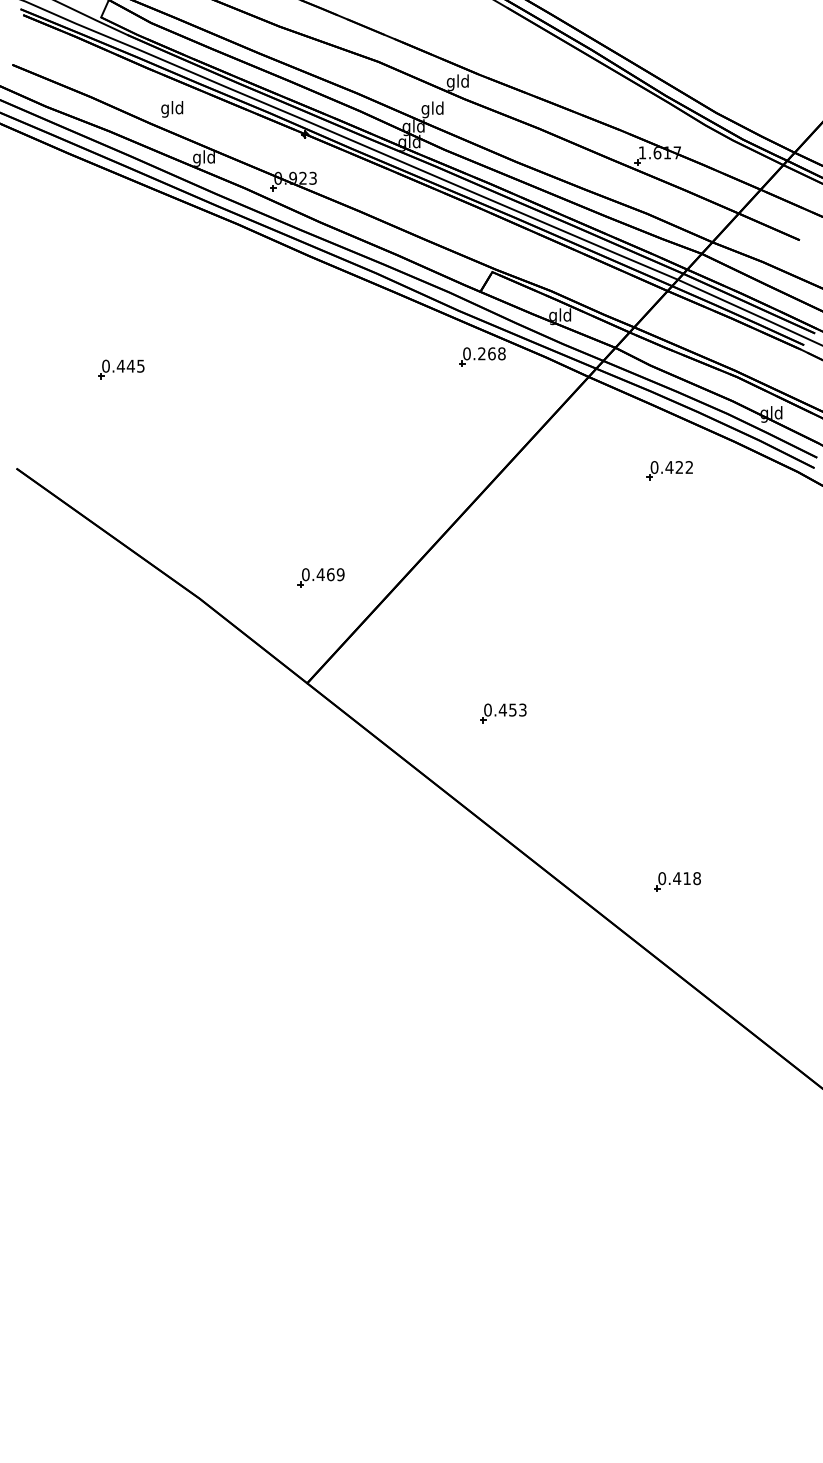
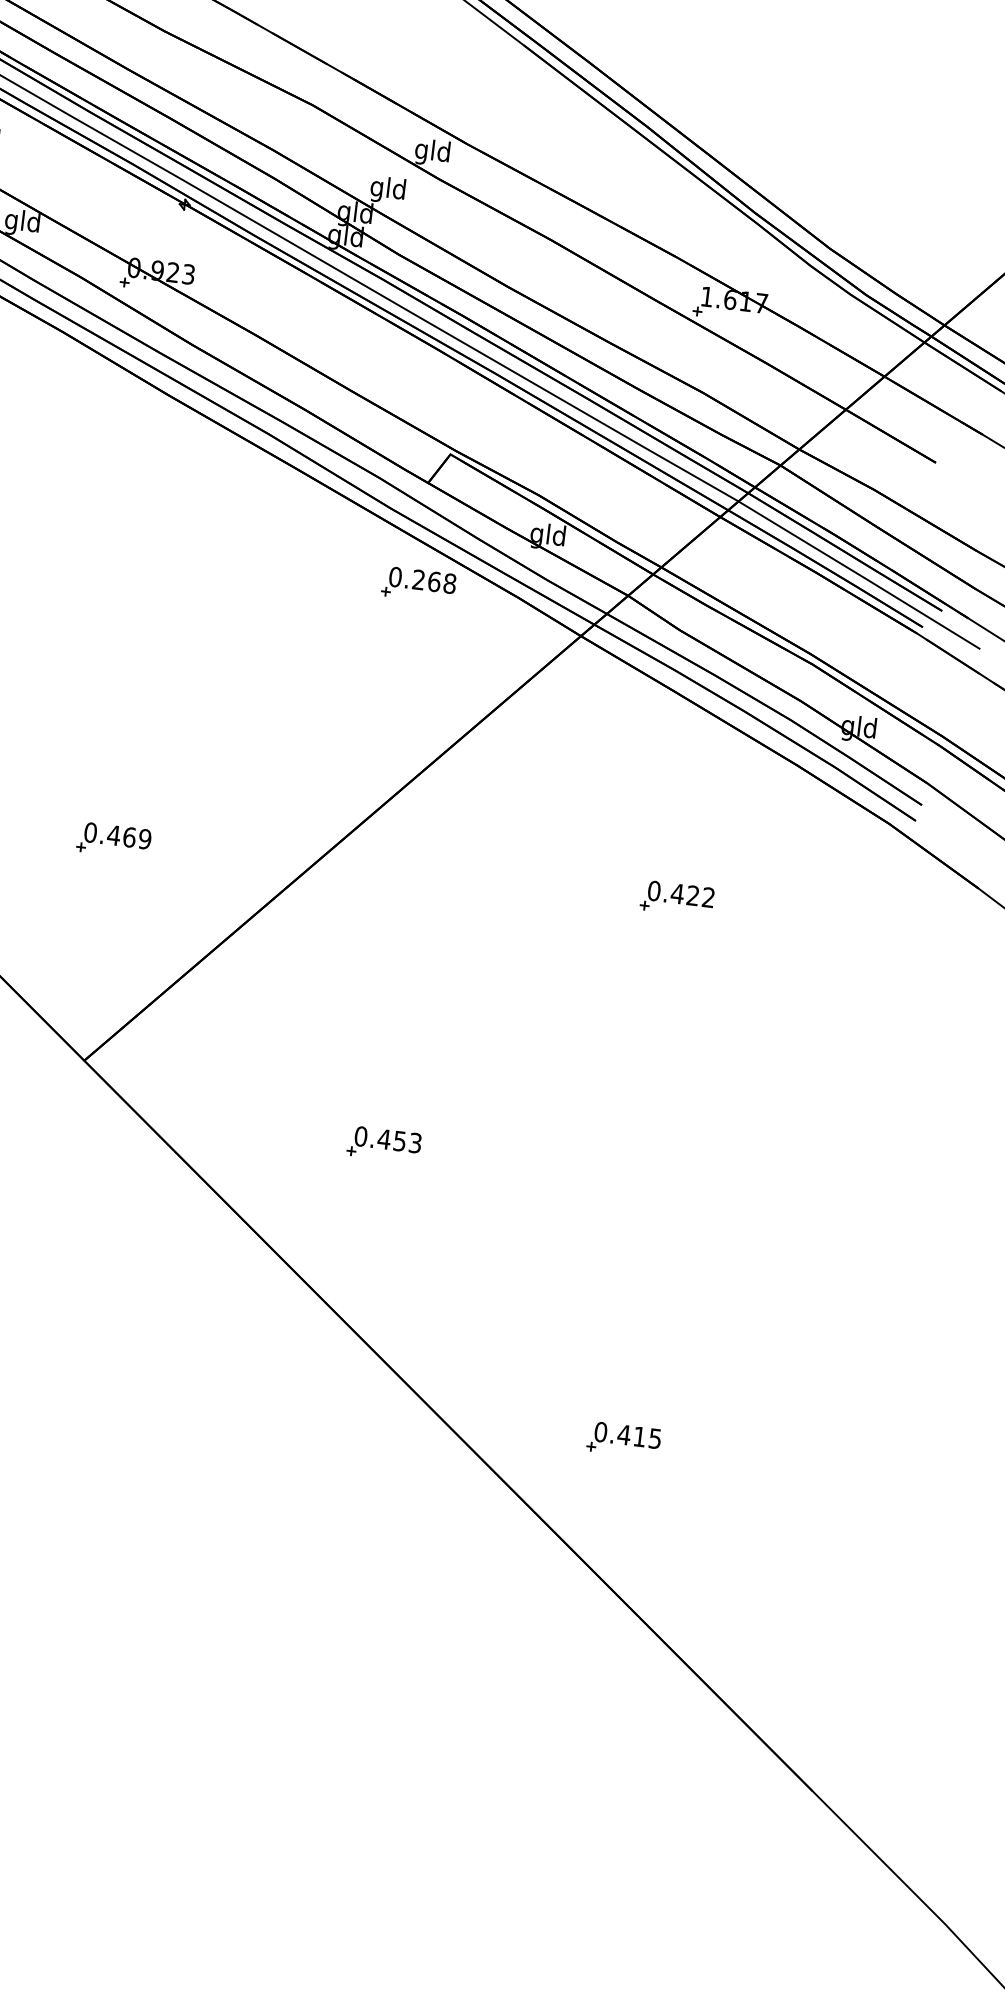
part: (669, 470) -> (677, 898), moved
part: (320, 577) -> (113, 839), moved
text: (696, 878) -> (654, 1438), 0.418 -> 0.415

